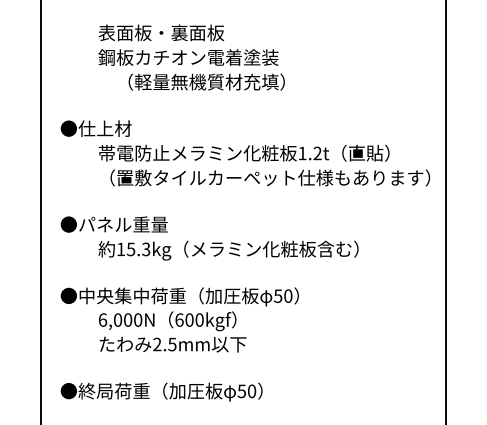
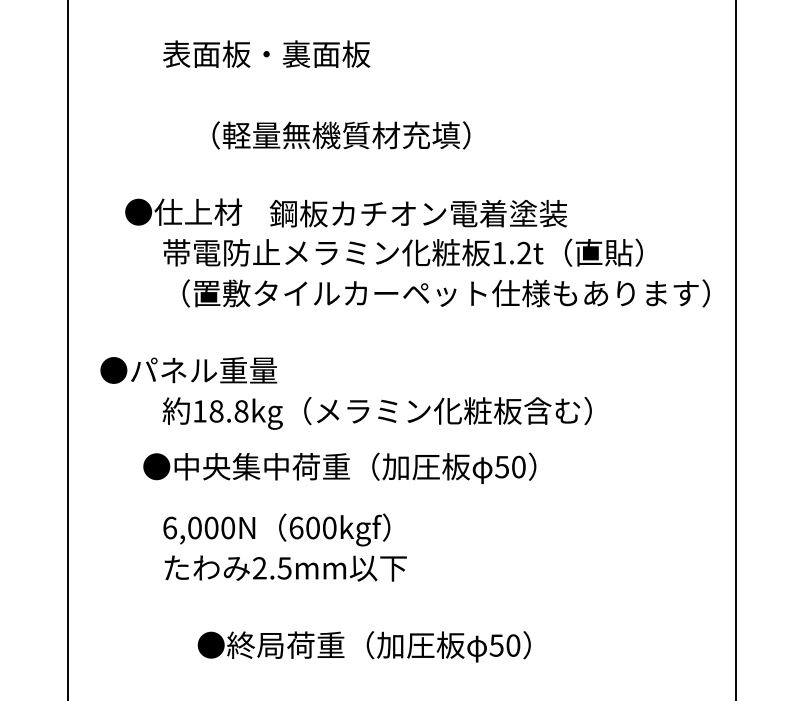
text: (188, 57) -> (418, 213), moved
text: (95, 128) -> (182, 211), moved
text: (138, 249) -> (228, 411), 15.3kg -> 18.8kg
text: (179, 296) -> (339, 467), moved
text: (161, 391) -> (364, 645), moved

